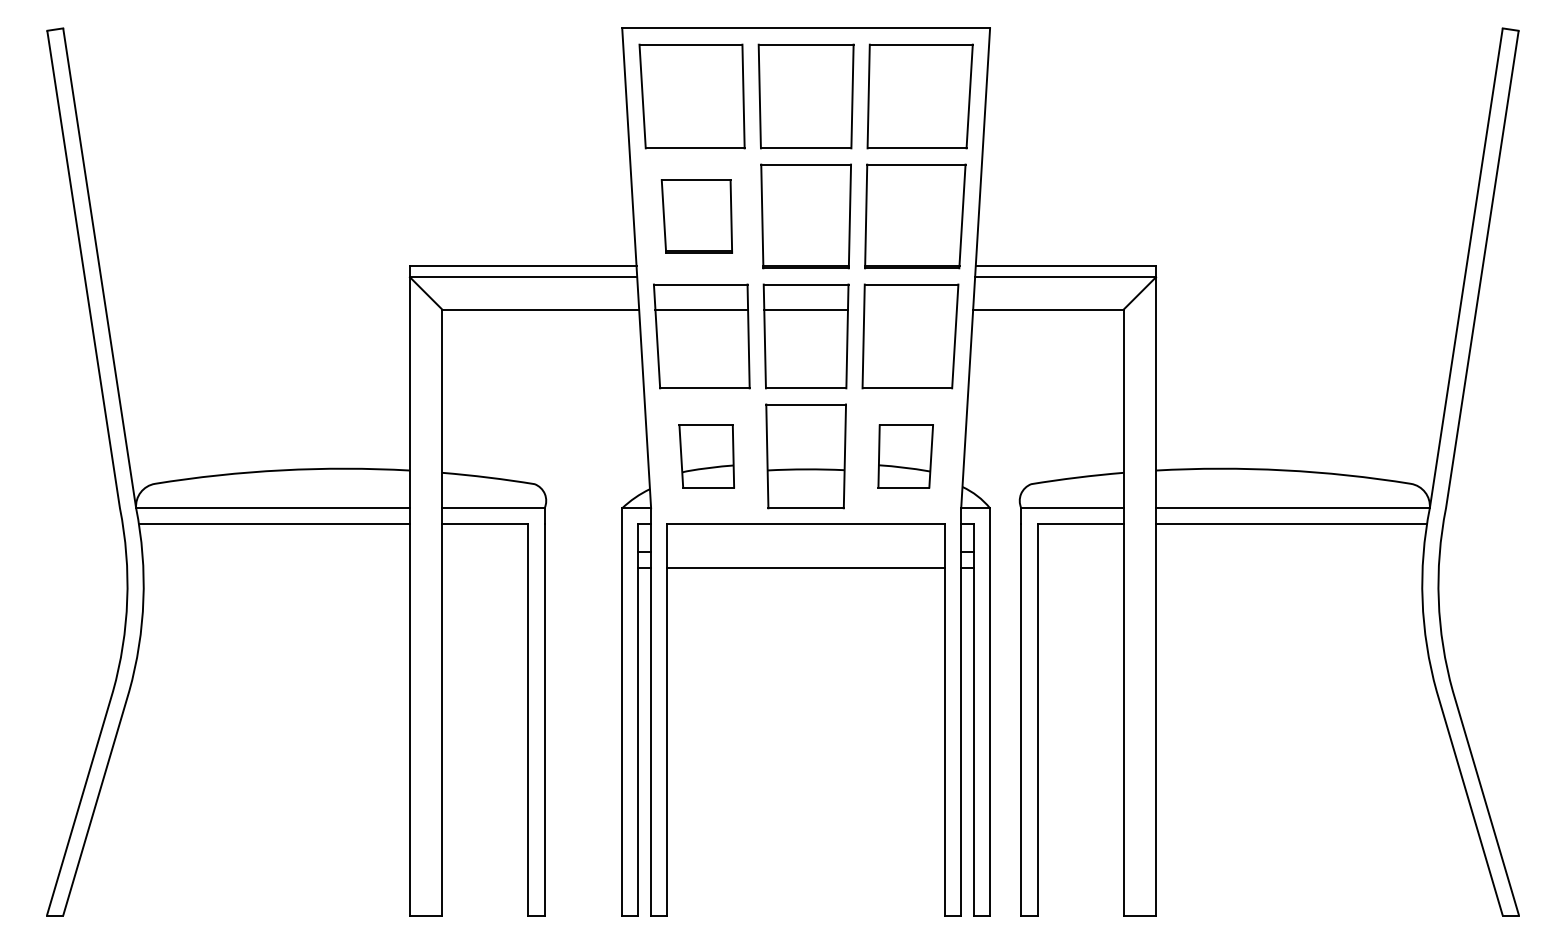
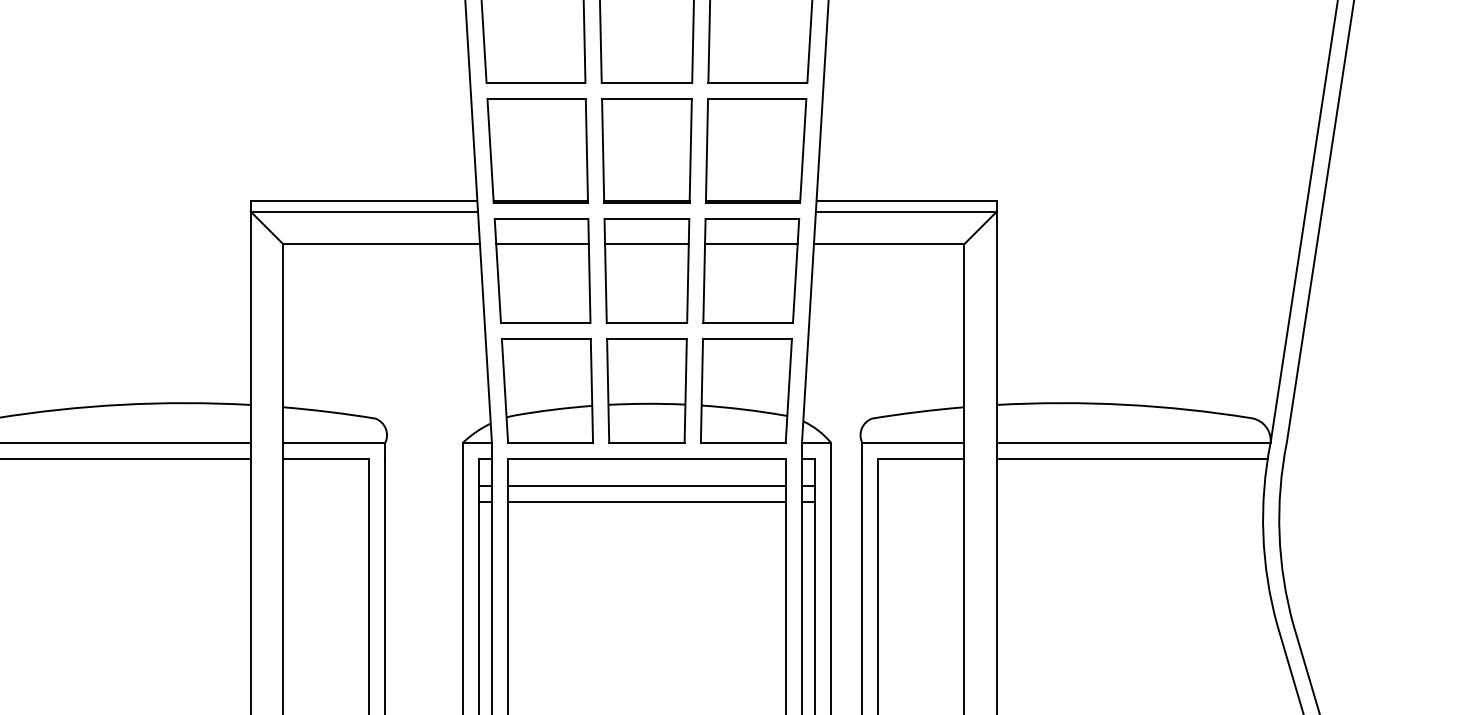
part: (696, 216) -> (537, 150), size x1.43
line: (910, 309) -> (751, 243), added
part: (706, 456) -> (547, 390), size x1.67
part: (905, 456) -> (746, 390), size x1.67
line: (805, 551) -> (646, 485), added

